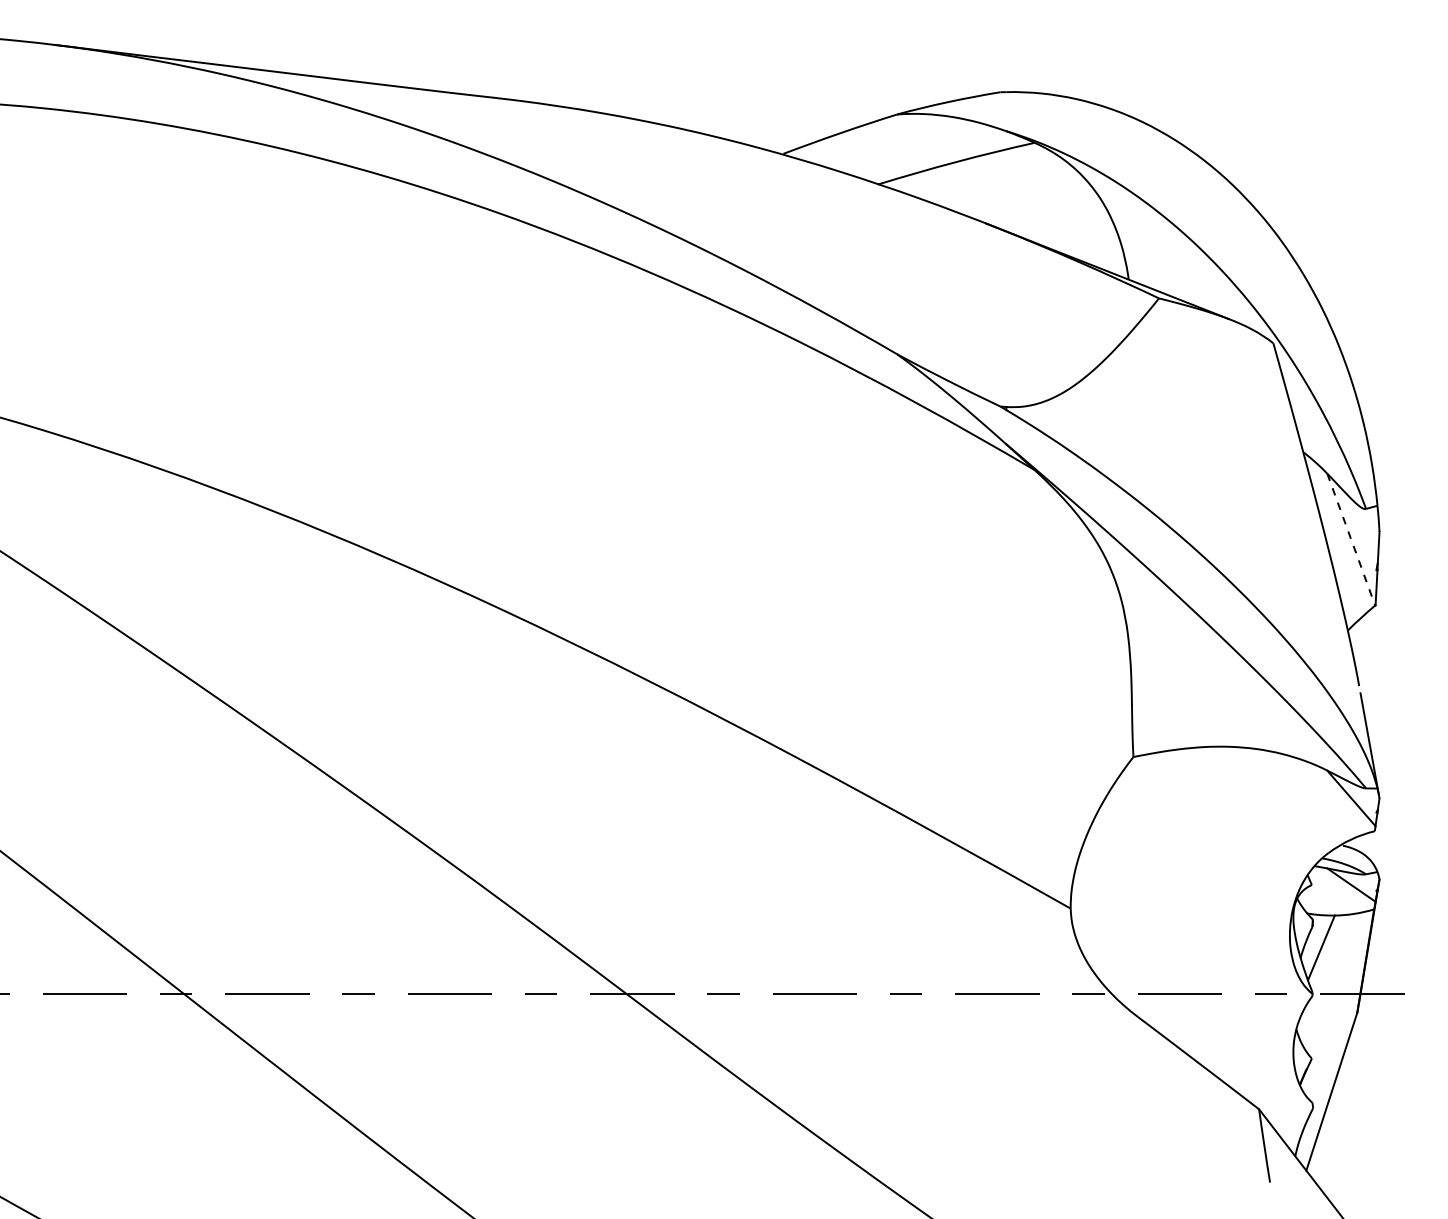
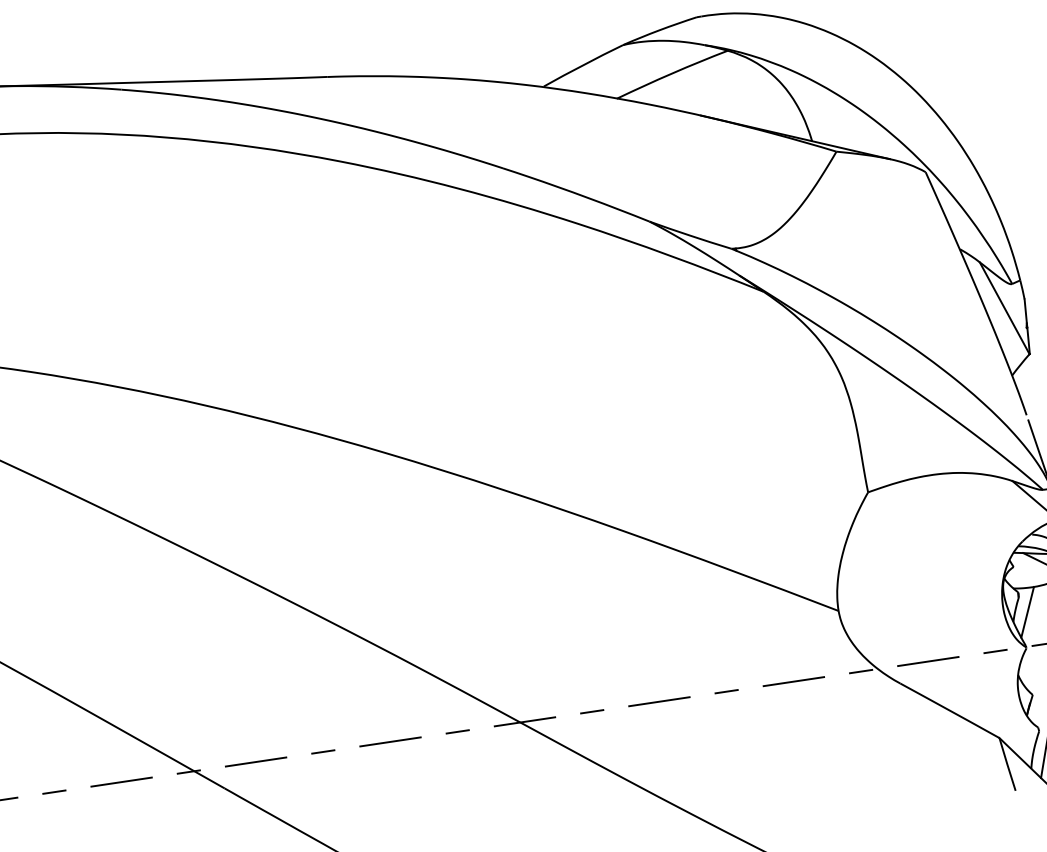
line: (1351, 540) -> (1004, 308), dashed -> solid

